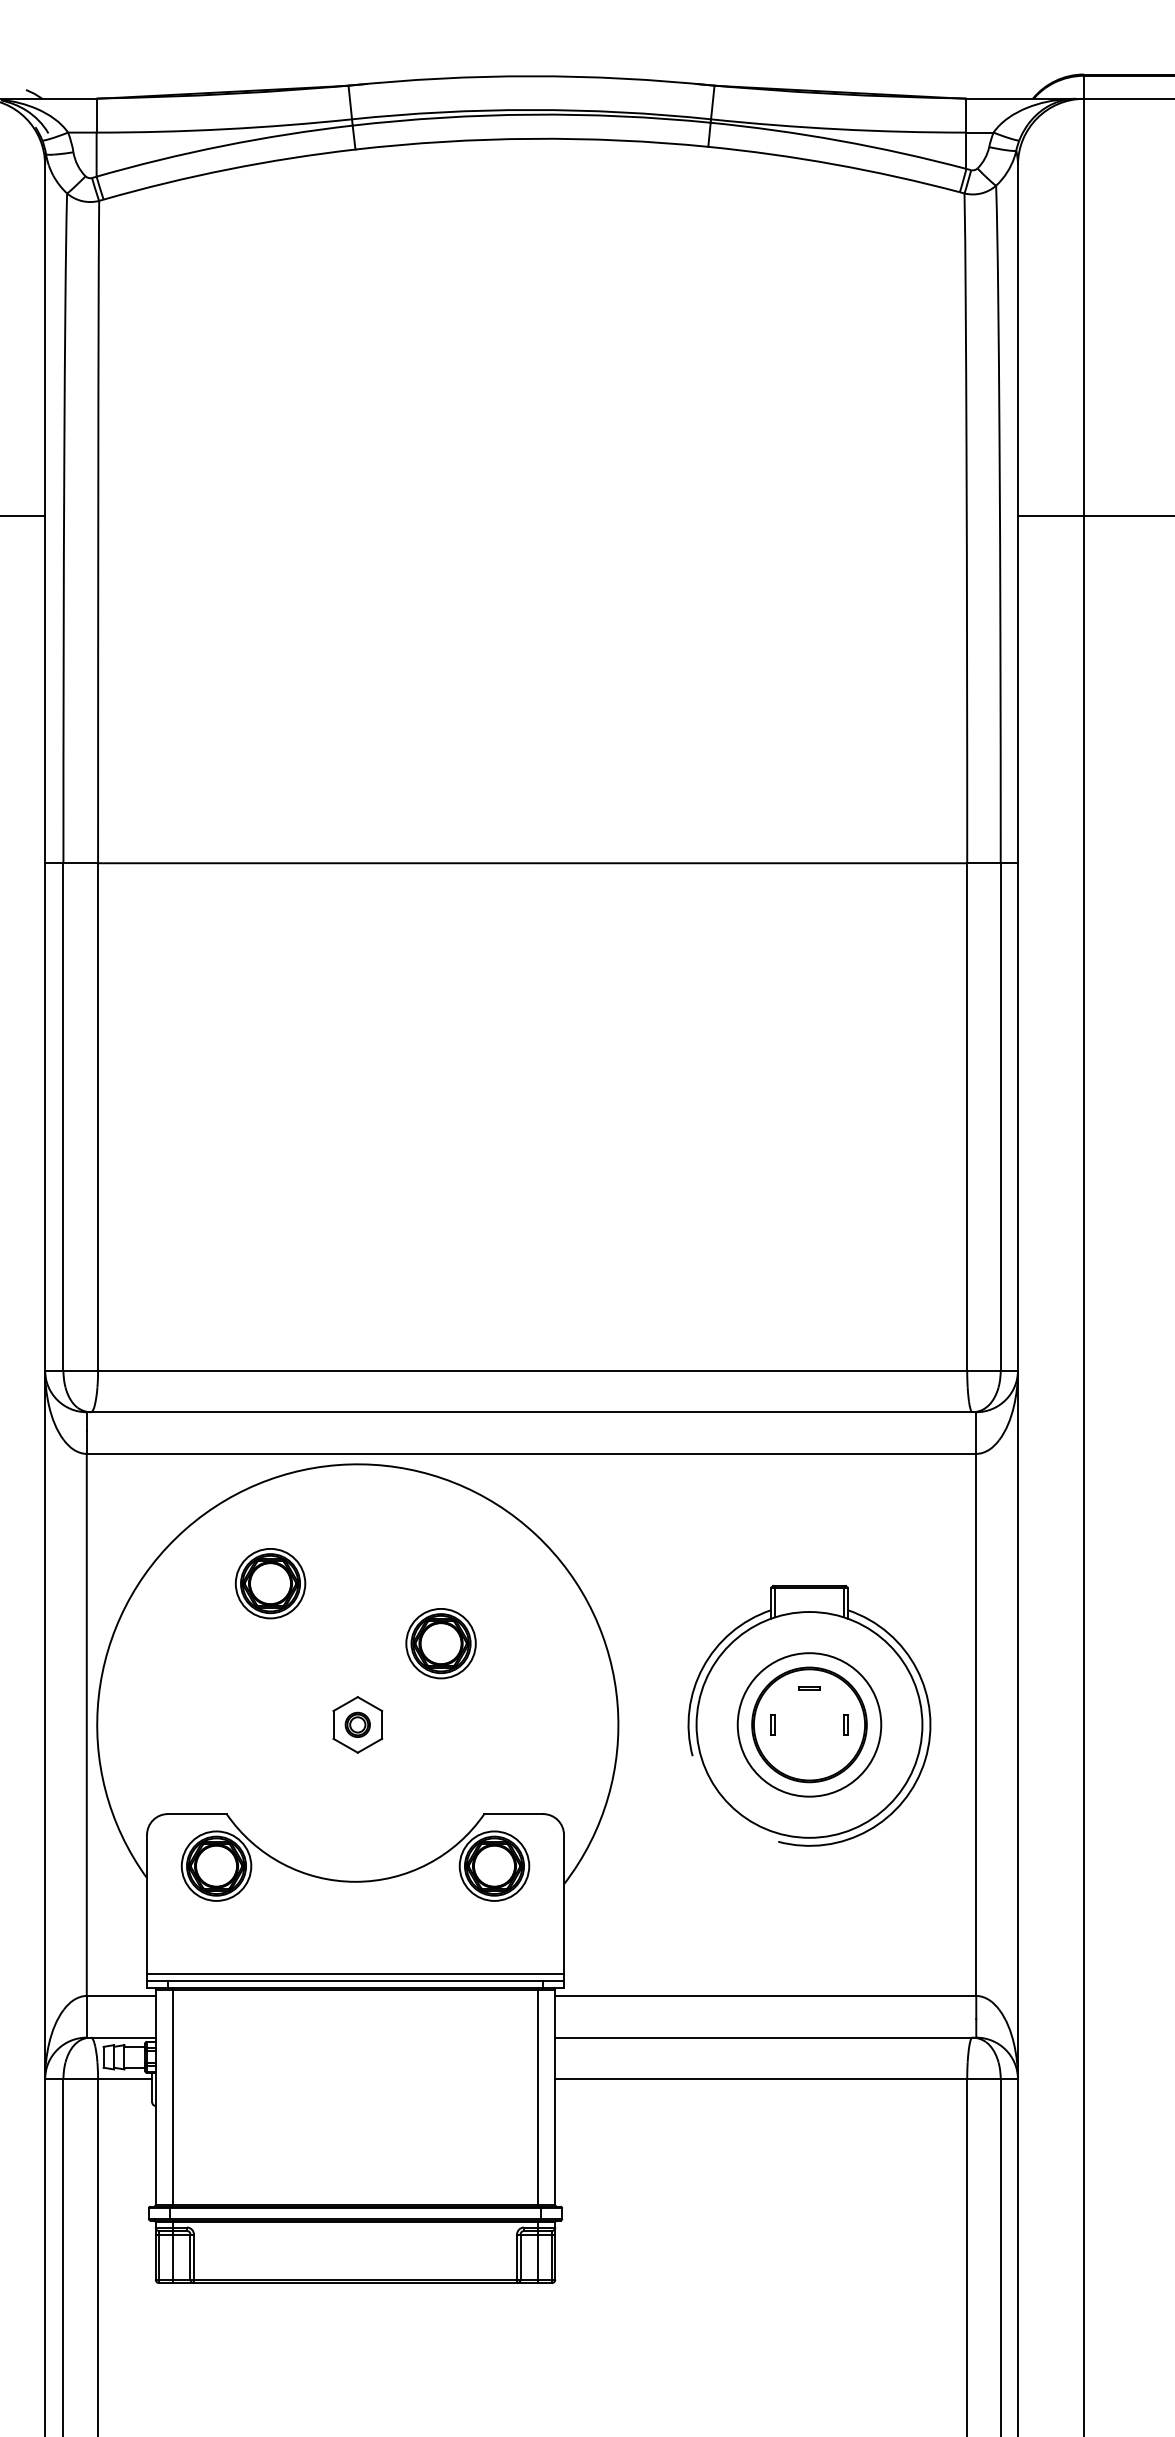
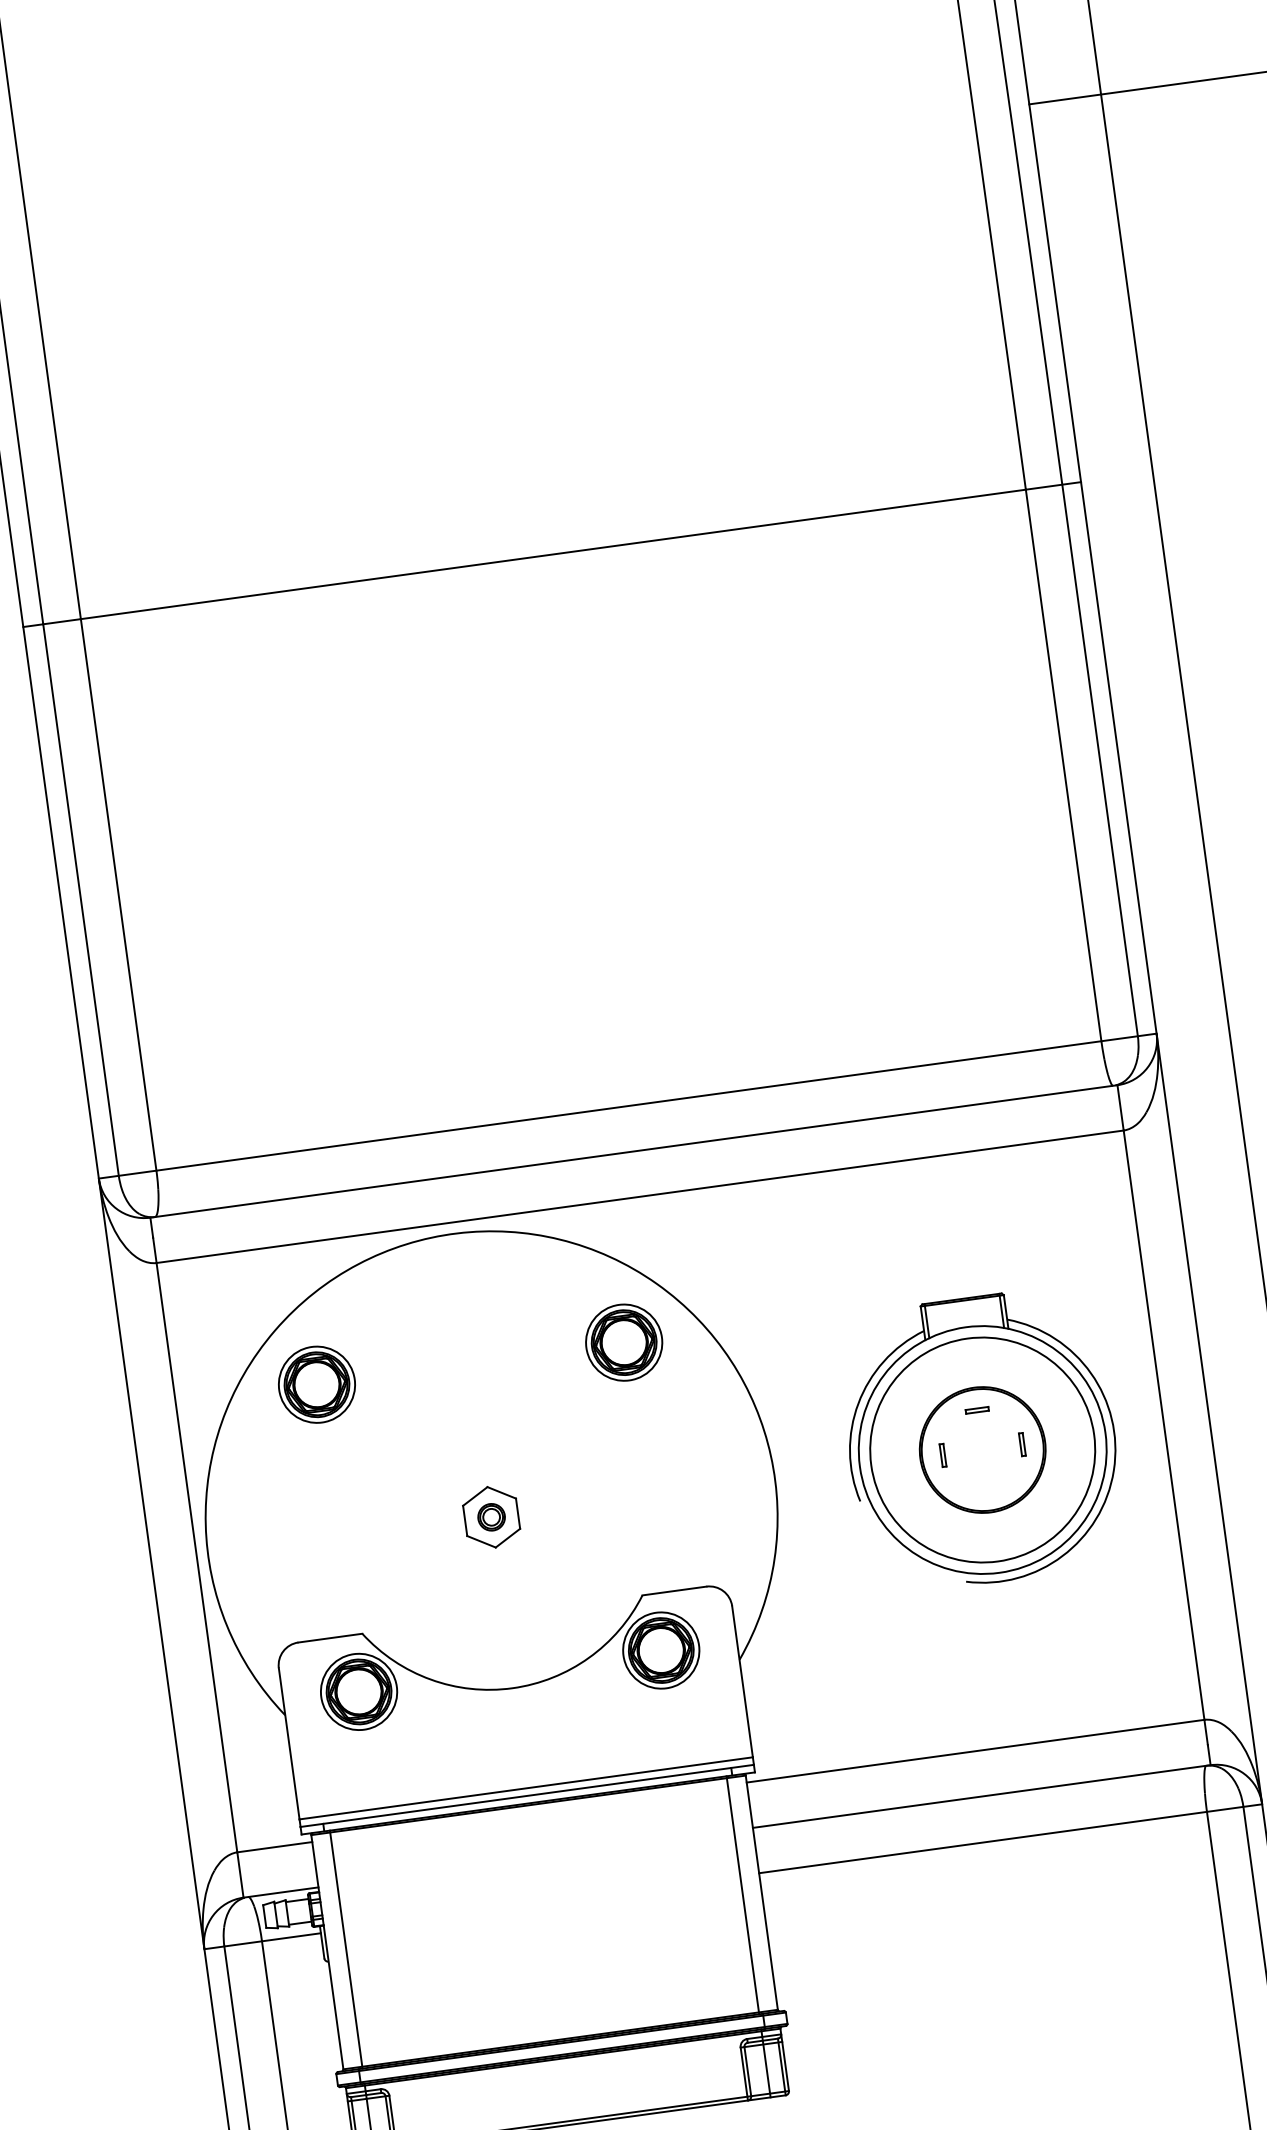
part: (270, 1583) -> (316, 1384), moved
part: (440, 1643) -> (623, 1342), moved
circle: (809, 1724) -> (982, 1449), size x1.43

